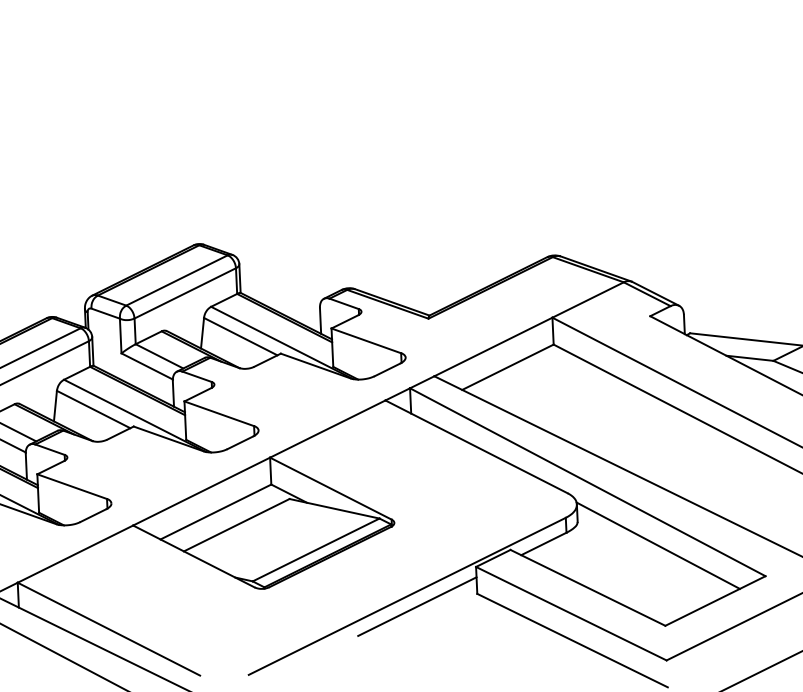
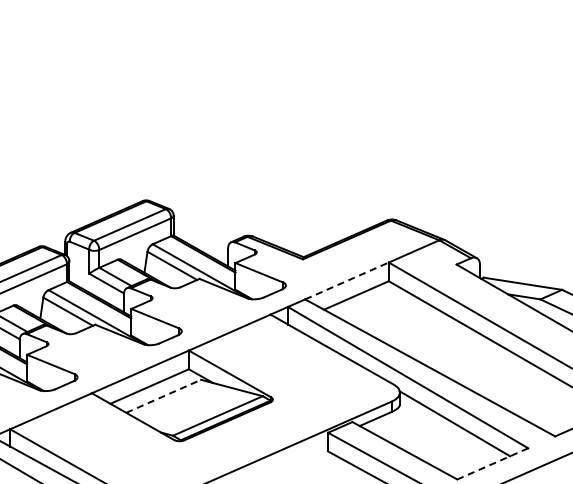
line: (494, 346) -> (347, 280), solid -> dashed
line: (236, 525) -> (163, 396), solid -> dashed
line: (714, 600) -> (492, 463), solid -> dashed
line: (417, 605) -> (286, 457), removed

